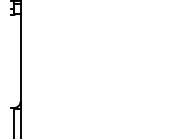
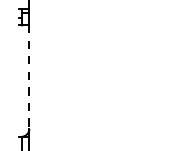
line: (20, 57) -> (29, 76), solid -> dashed

